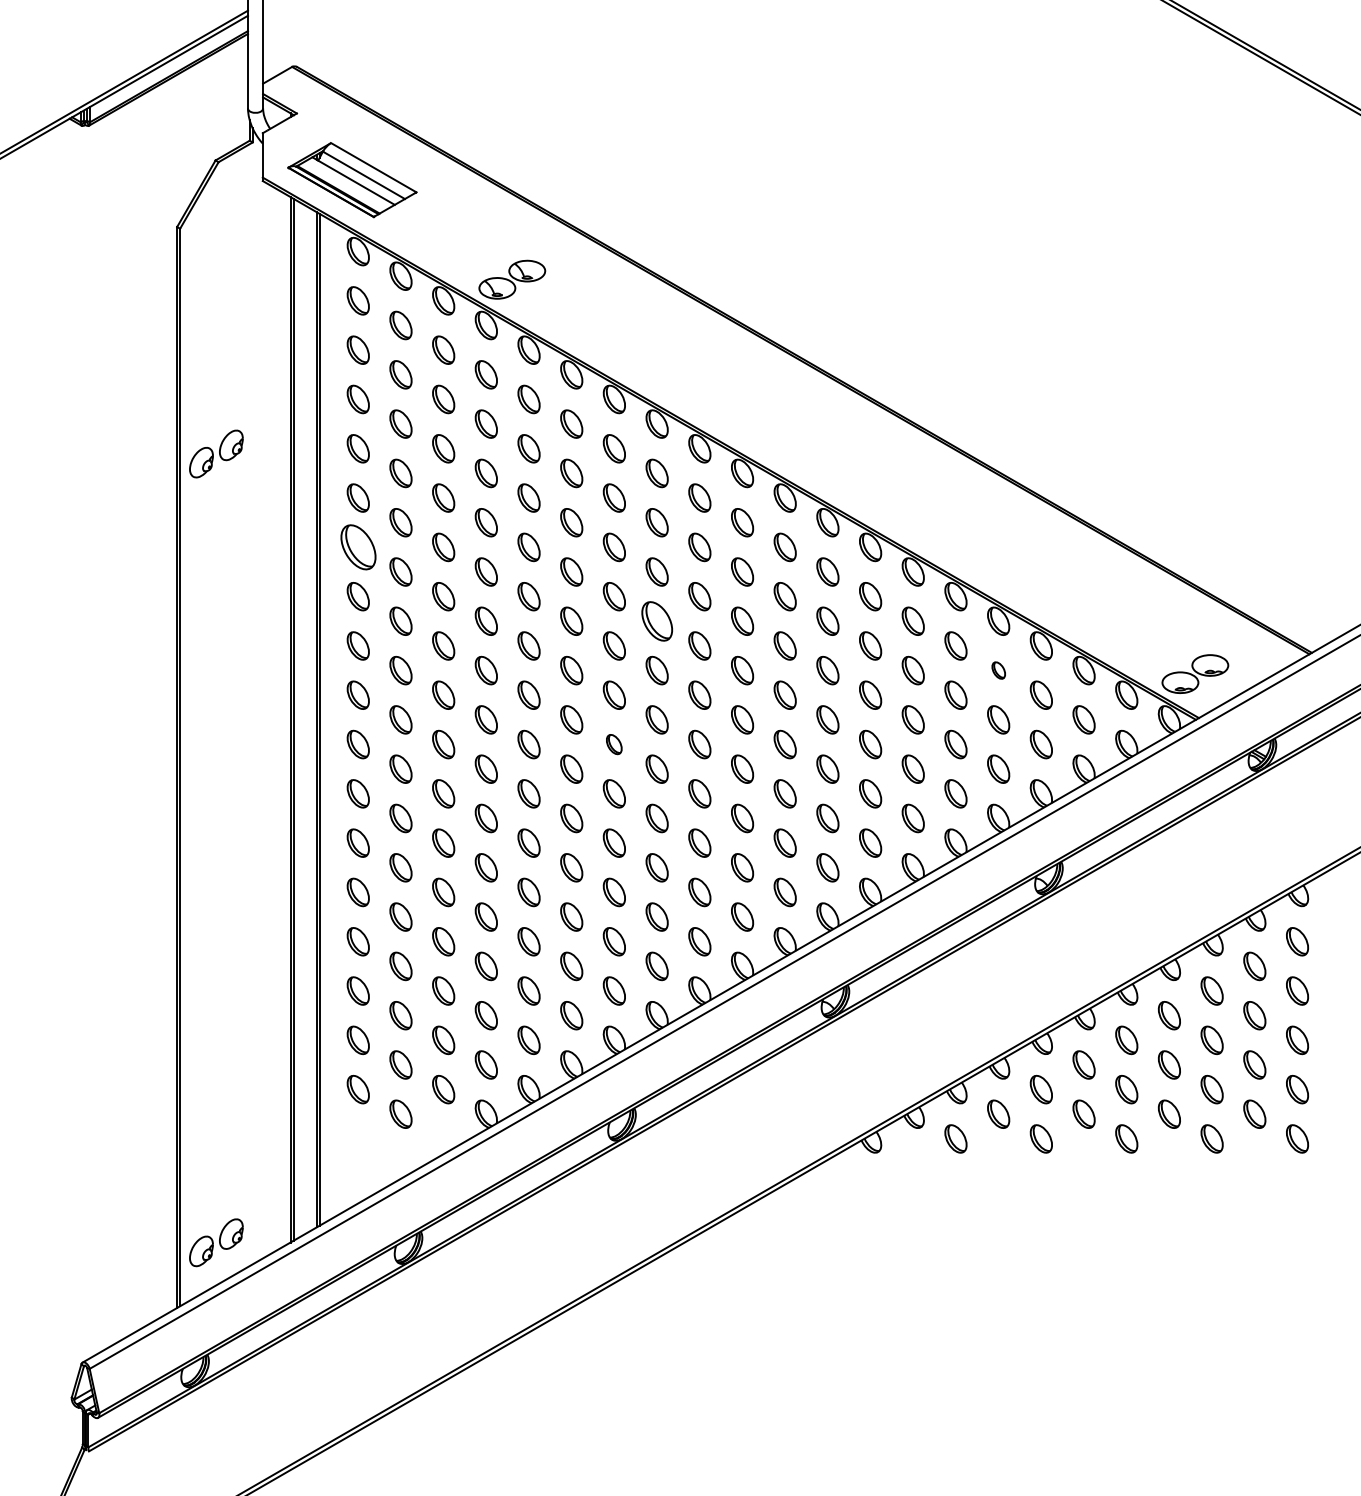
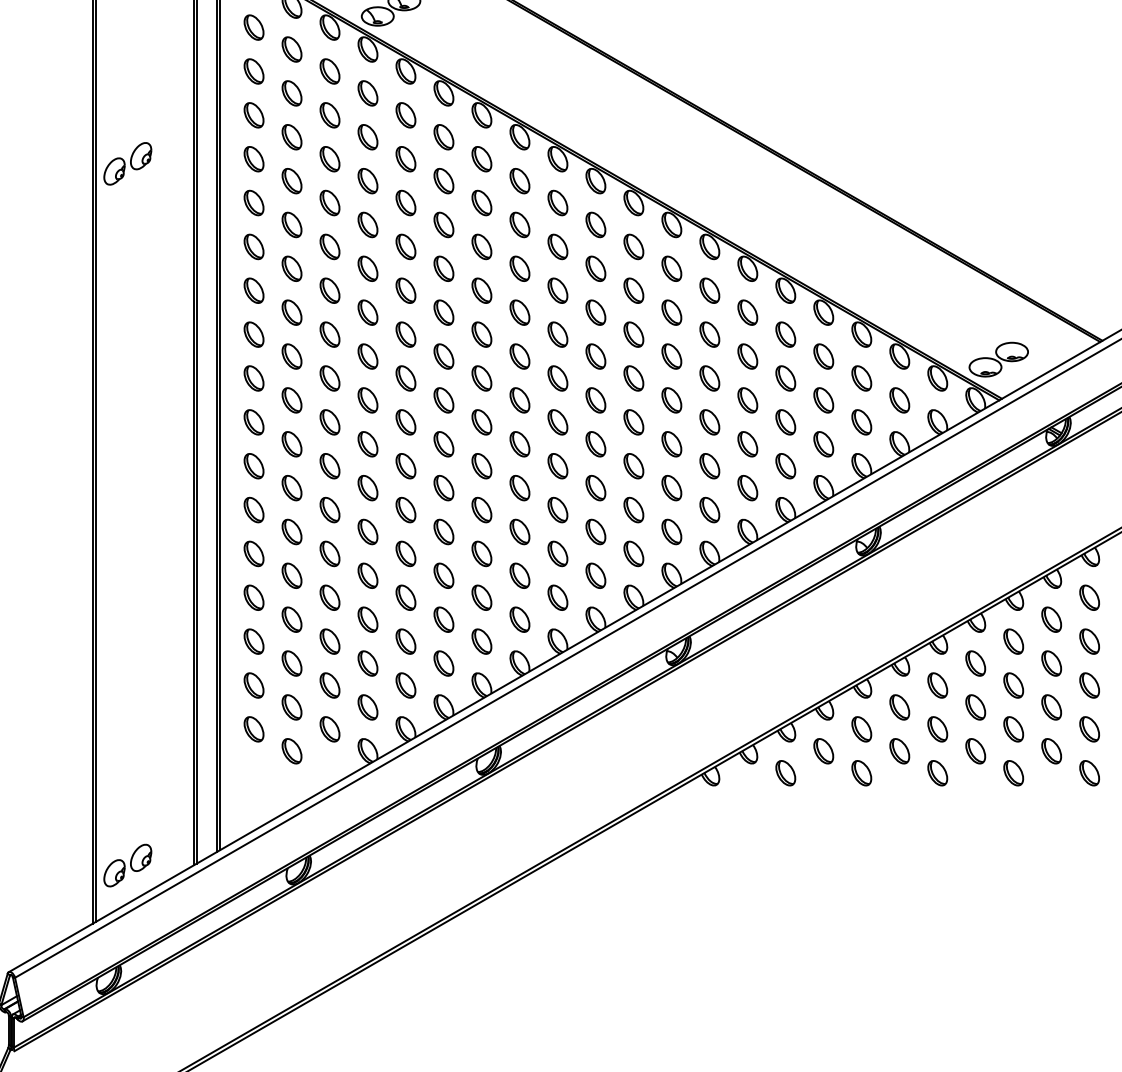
part: (357, 547) -> (253, 247), size x0.62
part: (656, 620) -> (519, 311), size x0.71
part: (998, 670) -> (823, 356), size x1.67
part: (613, 744) -> (481, 422), size x1.43

